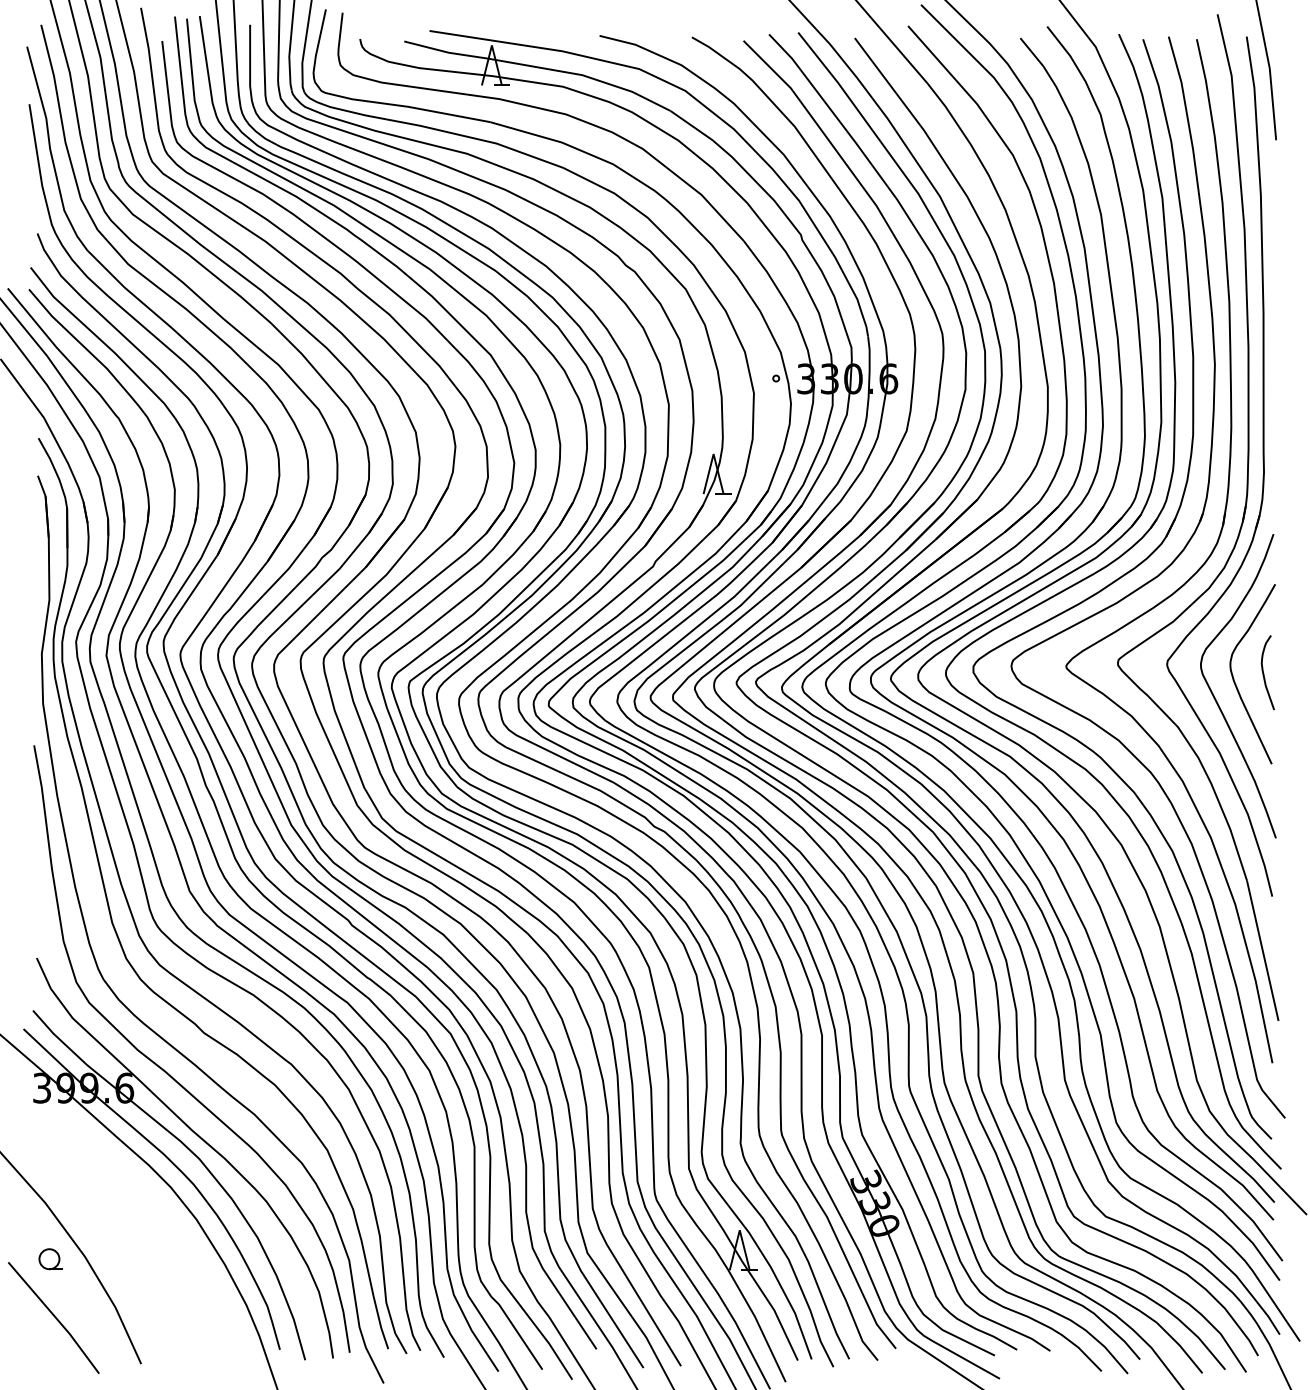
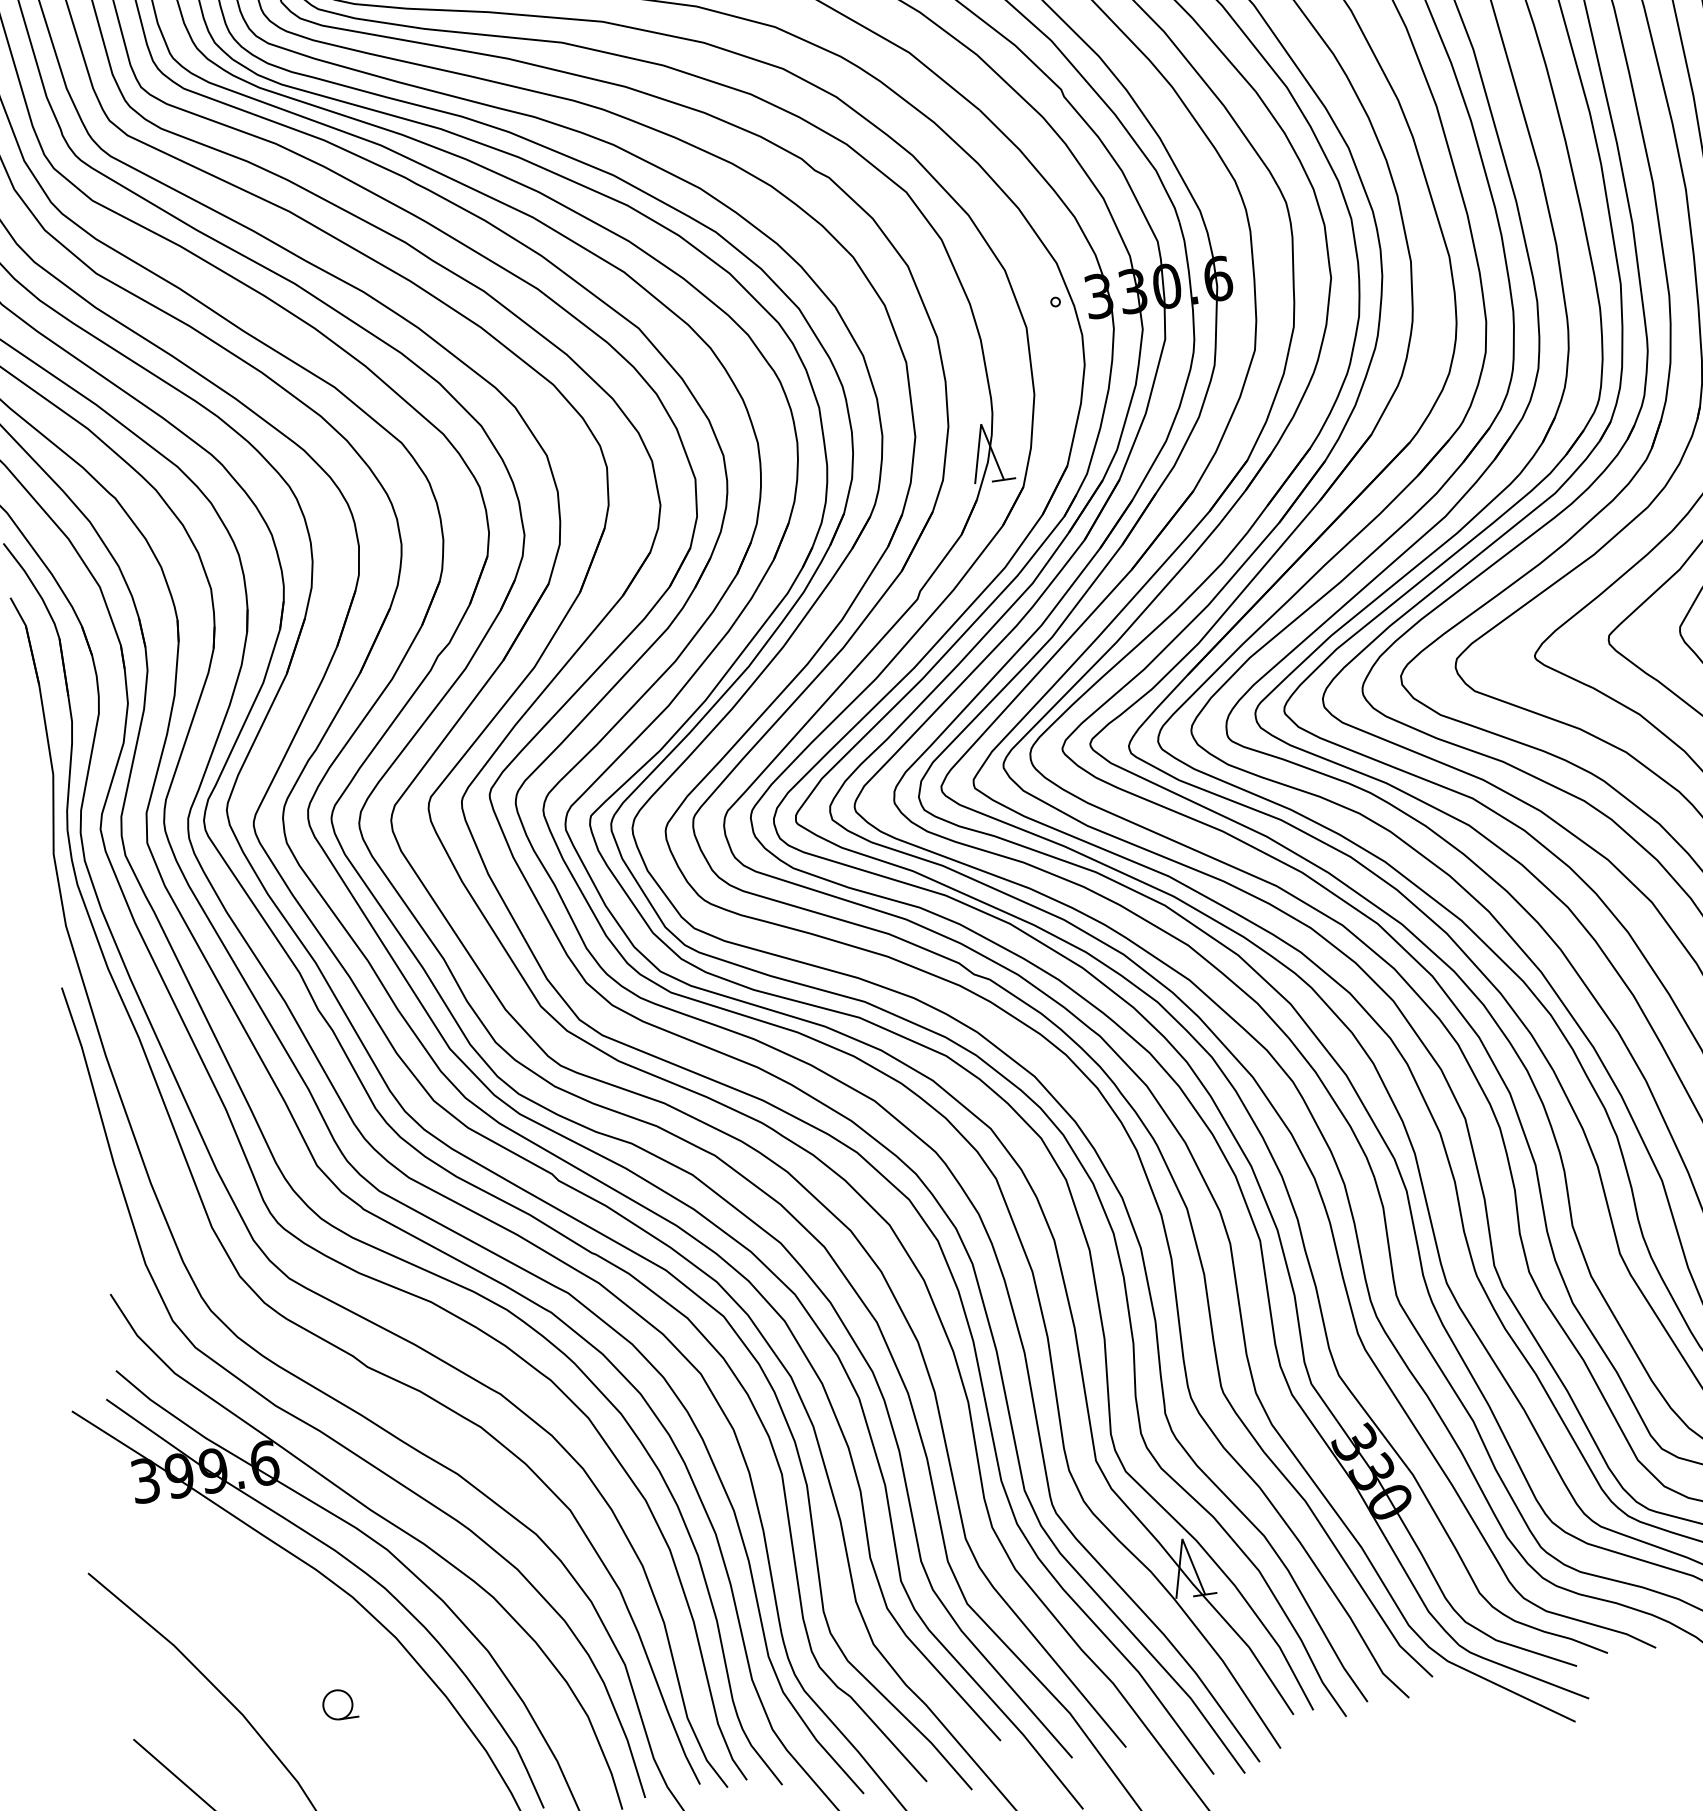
part: (50, 1259) -> (339, 1705), moved

